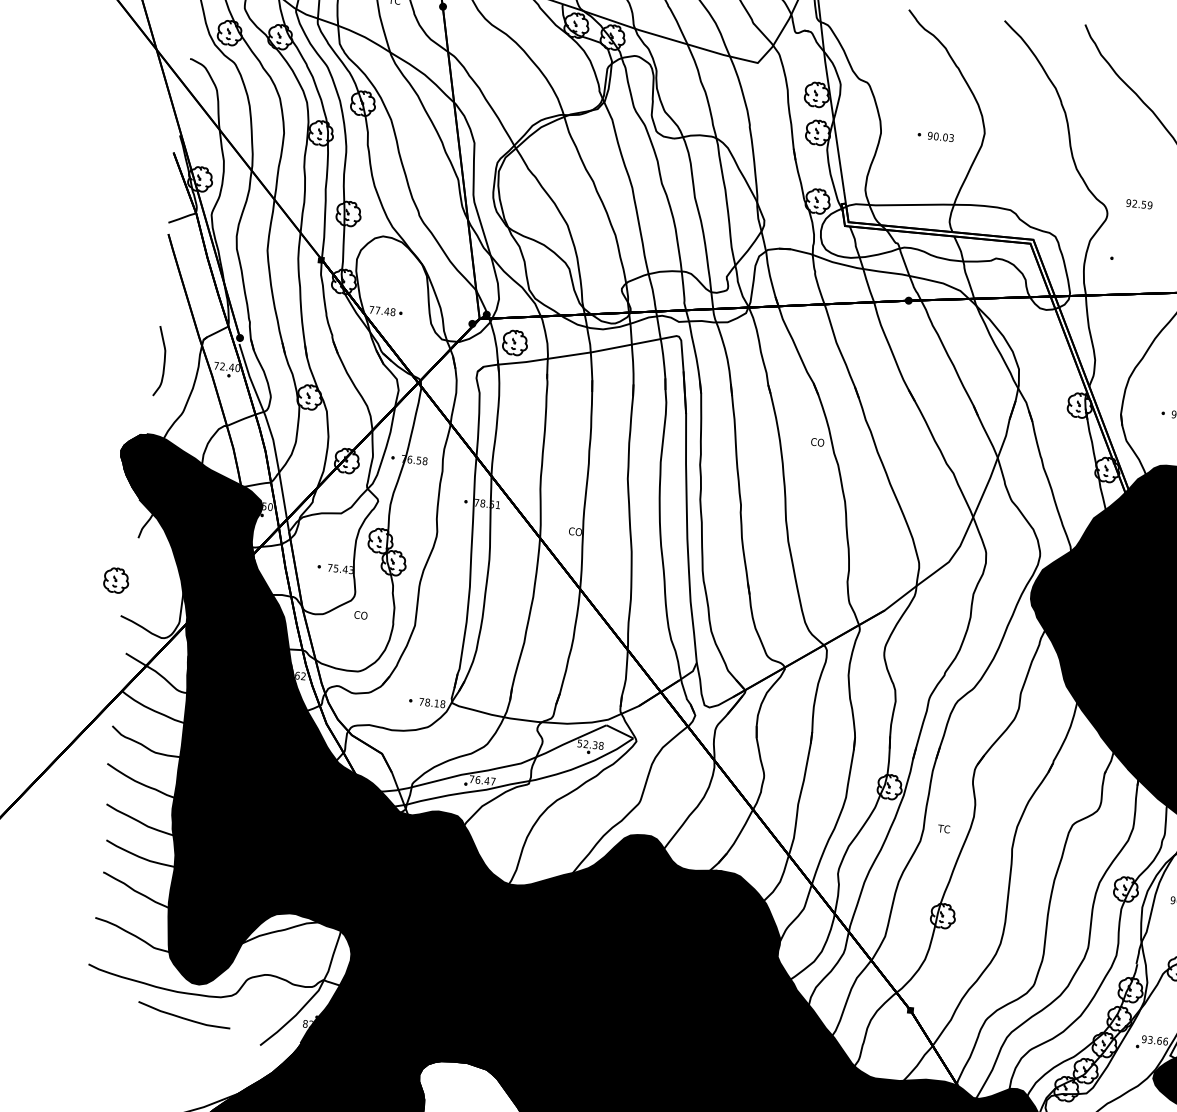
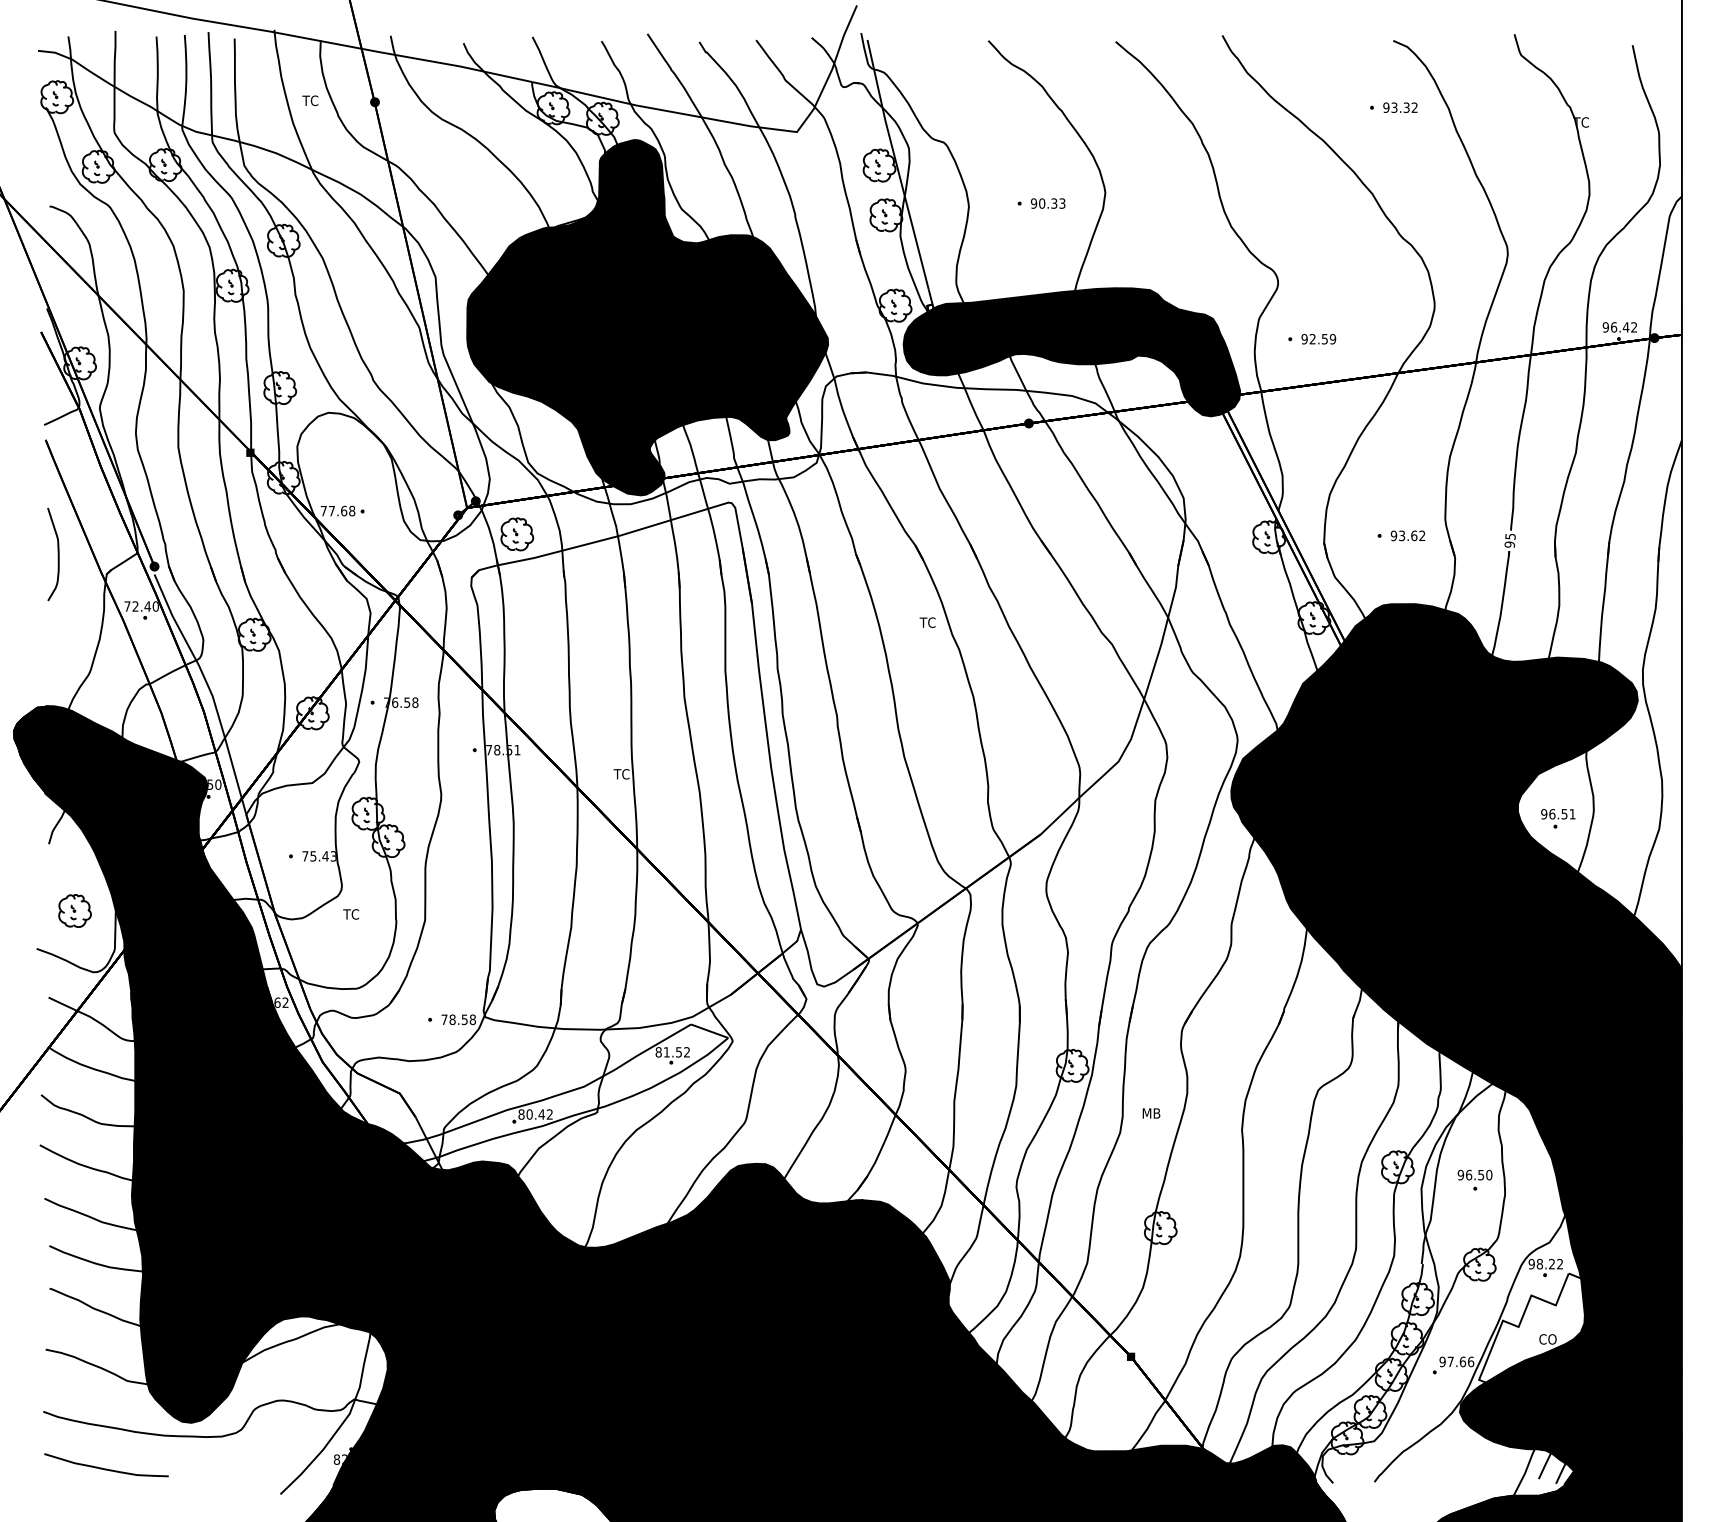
text: (945, 137) -> (1054, 203), 90.03 -> 90.33
fill: (630, 190) -> (647, 317), added
text: (1139, 204) -> (1318, 339), moved
fill: (946, 250) -> (1071, 352), added
text: (386, 311) -> (343, 510), 77.48 -> 77.68
curve: (163, 361) -> (57, 554), moved
text: (817, 442) -> (928, 622), CO -> TC
text: (575, 531) -> (622, 774), CO -> TC
part: (116, 580) -> (74, 910), moved
text: (360, 615) -> (352, 914), CO -> TC
text: (436, 703) -> (464, 1019), 78.18 -> 78.58
text: (590, 744) -> (672, 1052), 52.38 -> 81.52
text: (482, 780) -> (535, 1114), 76.47 -> 80.42
text: (944, 829) -> (1150, 1113), TC -> MB
curve: (184, 1017) -> (106, 1468), moved
text: (1150, 1039) -> (1450, 1361), 93.66 -> 97.66

